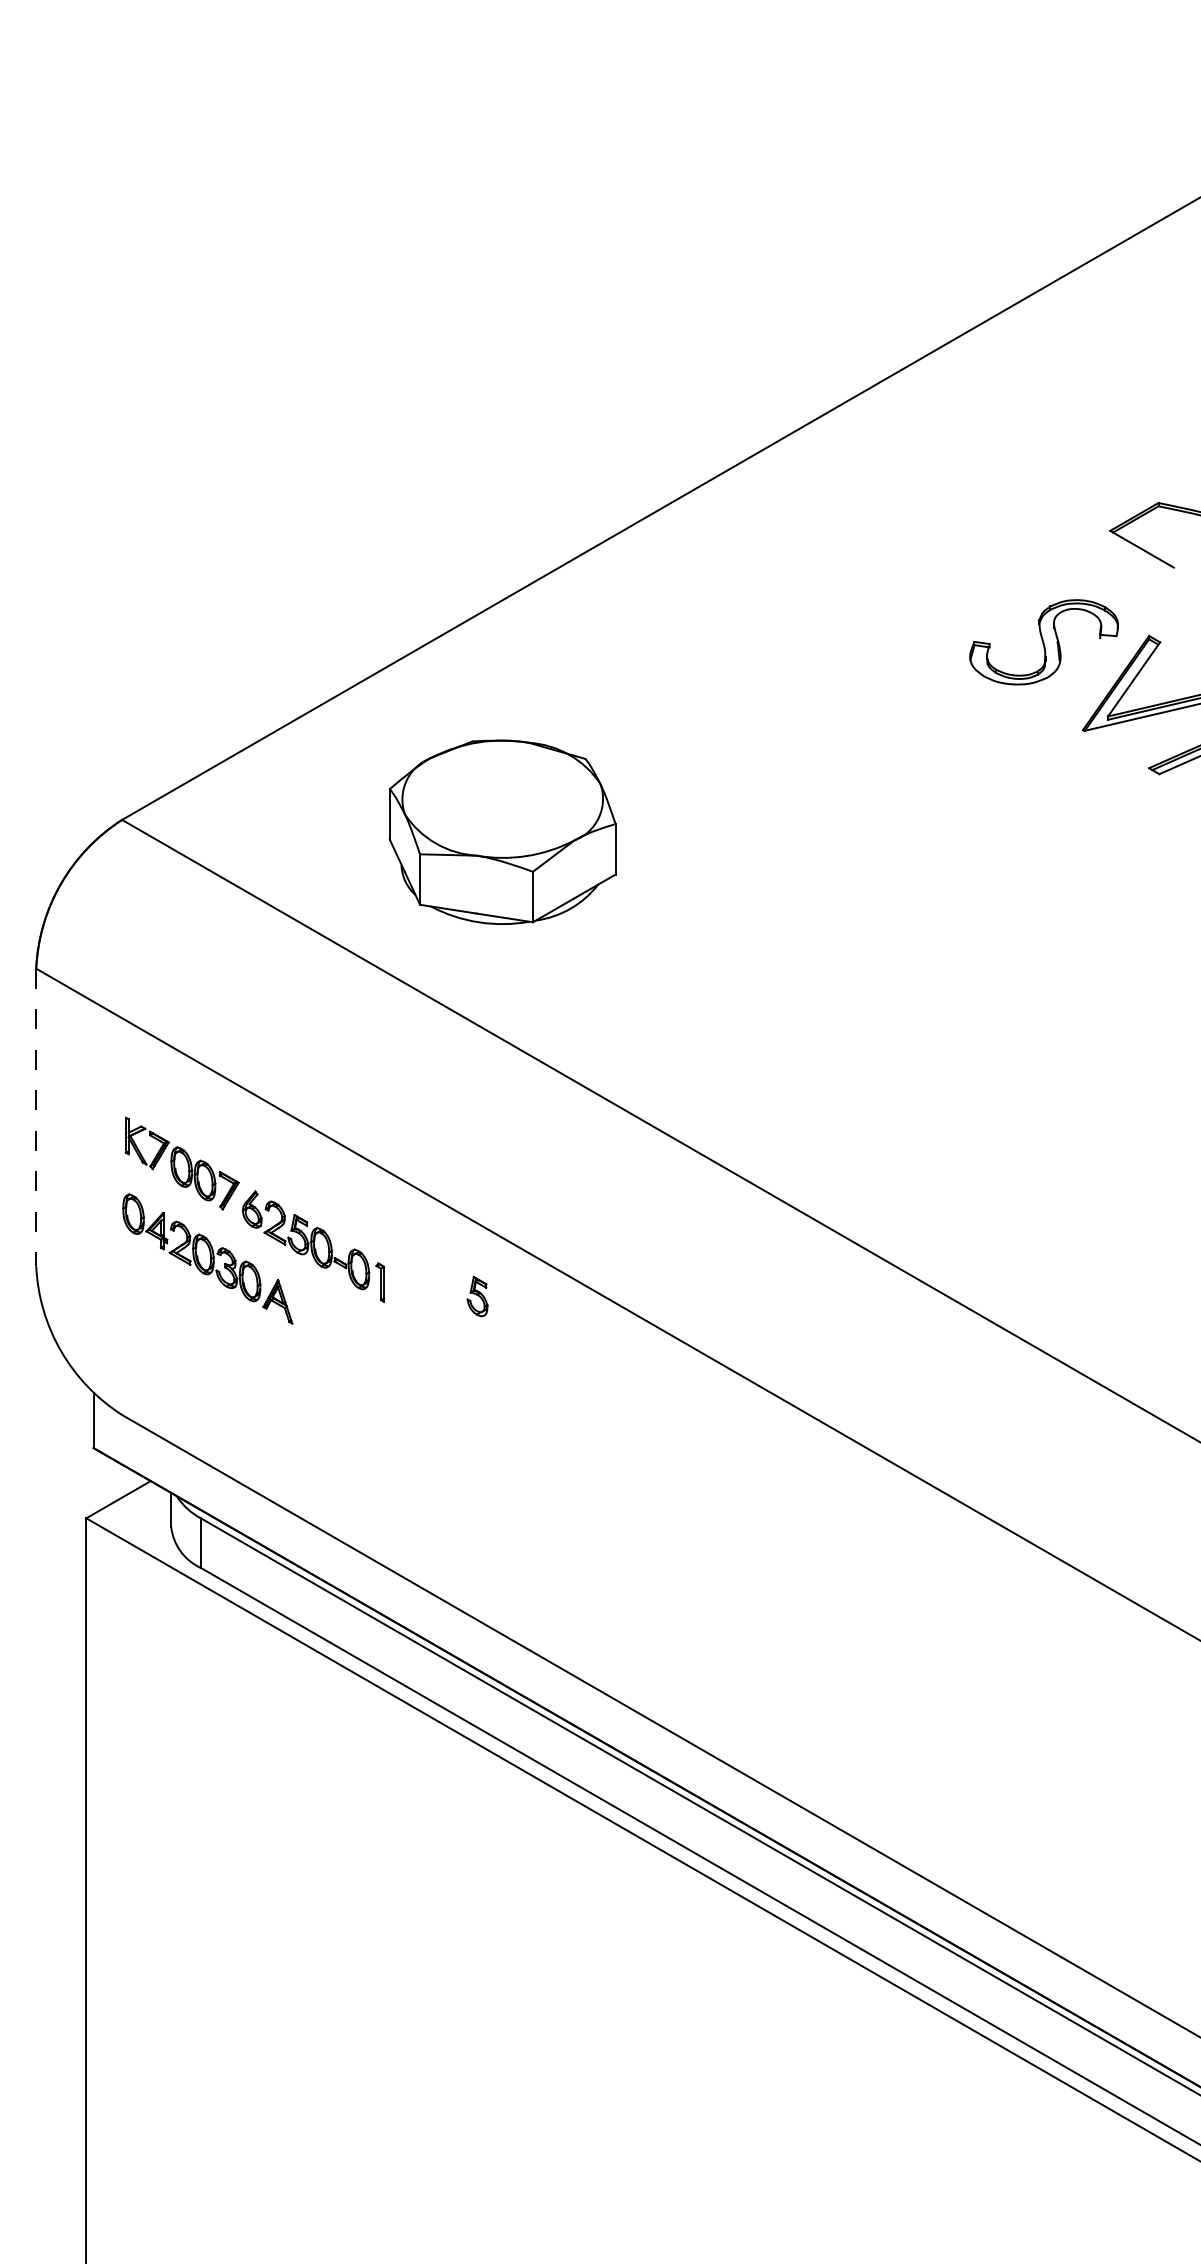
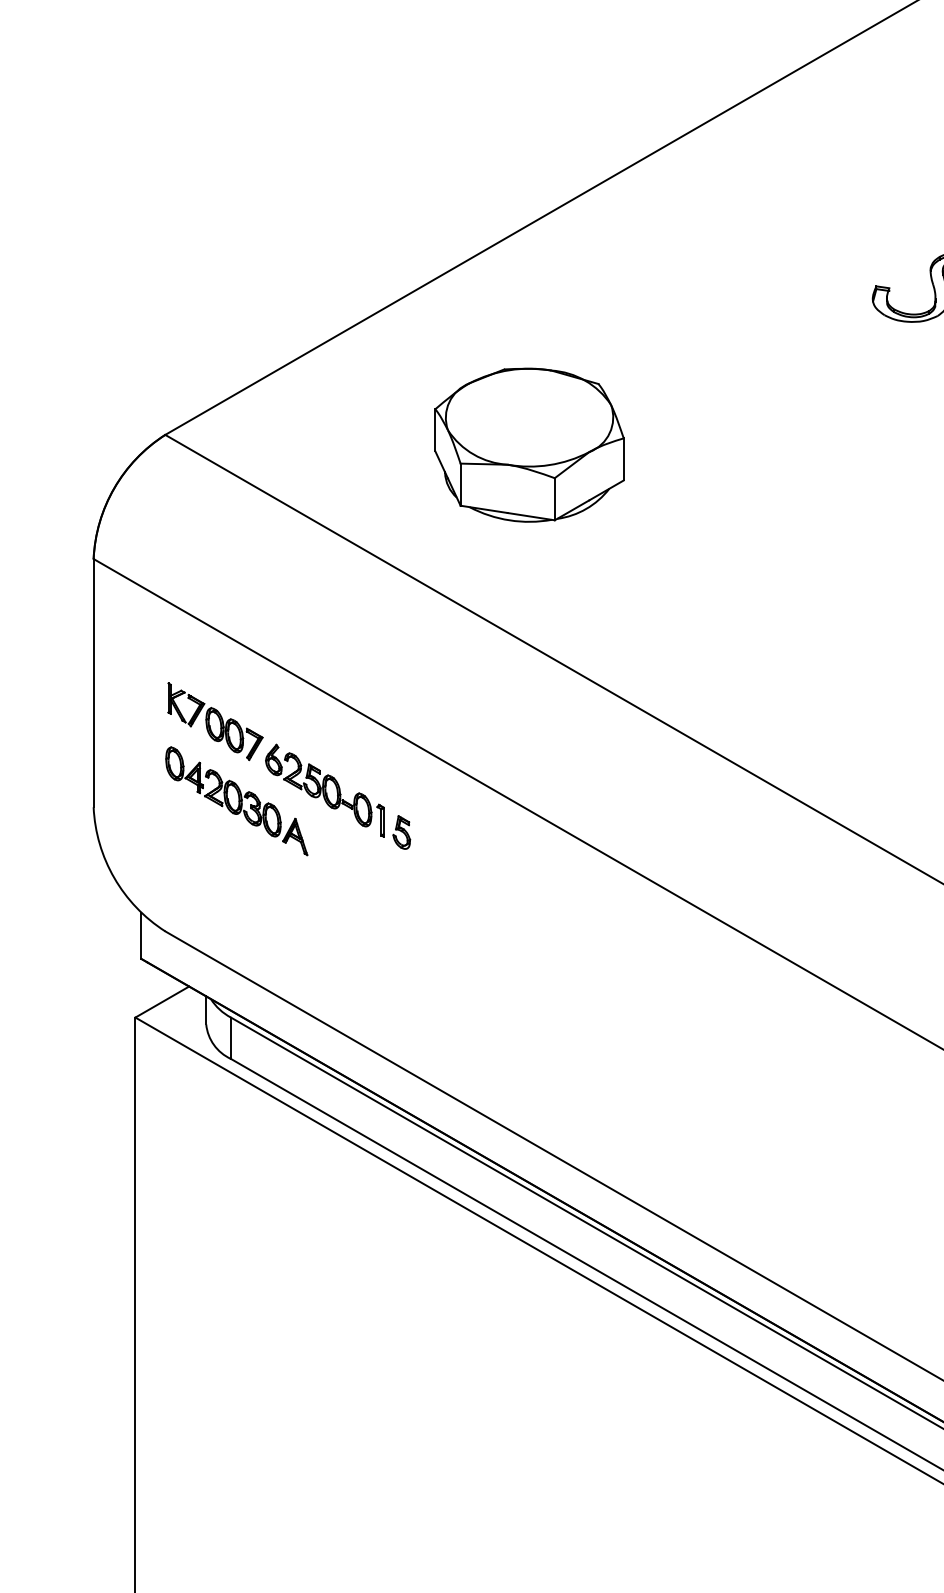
part: (502, 831) -> (529, 444), moved
line: (36, 1117) -> (93, 683), dashed -> solid
part: (477, 1296) -> (401, 832), moved

